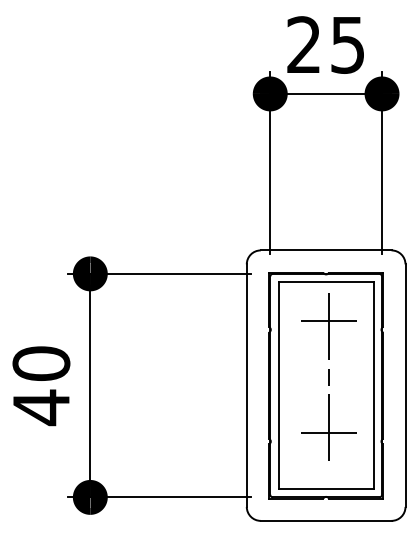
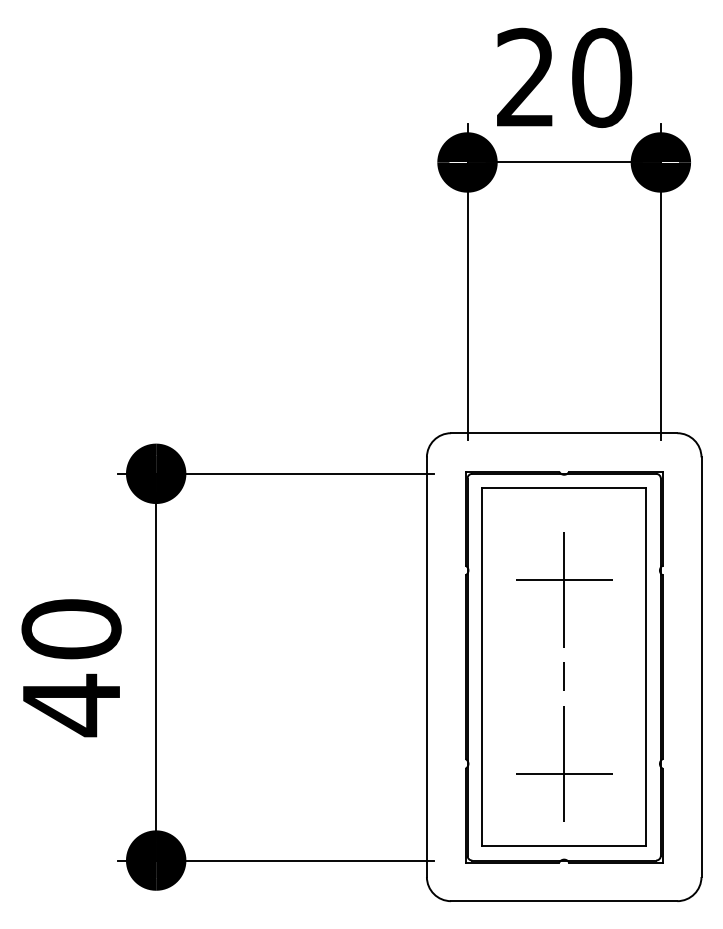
text: (347, 44) -> (601, 76), 25 -> 20
part: (328, 376) -> (563, 675), moved

